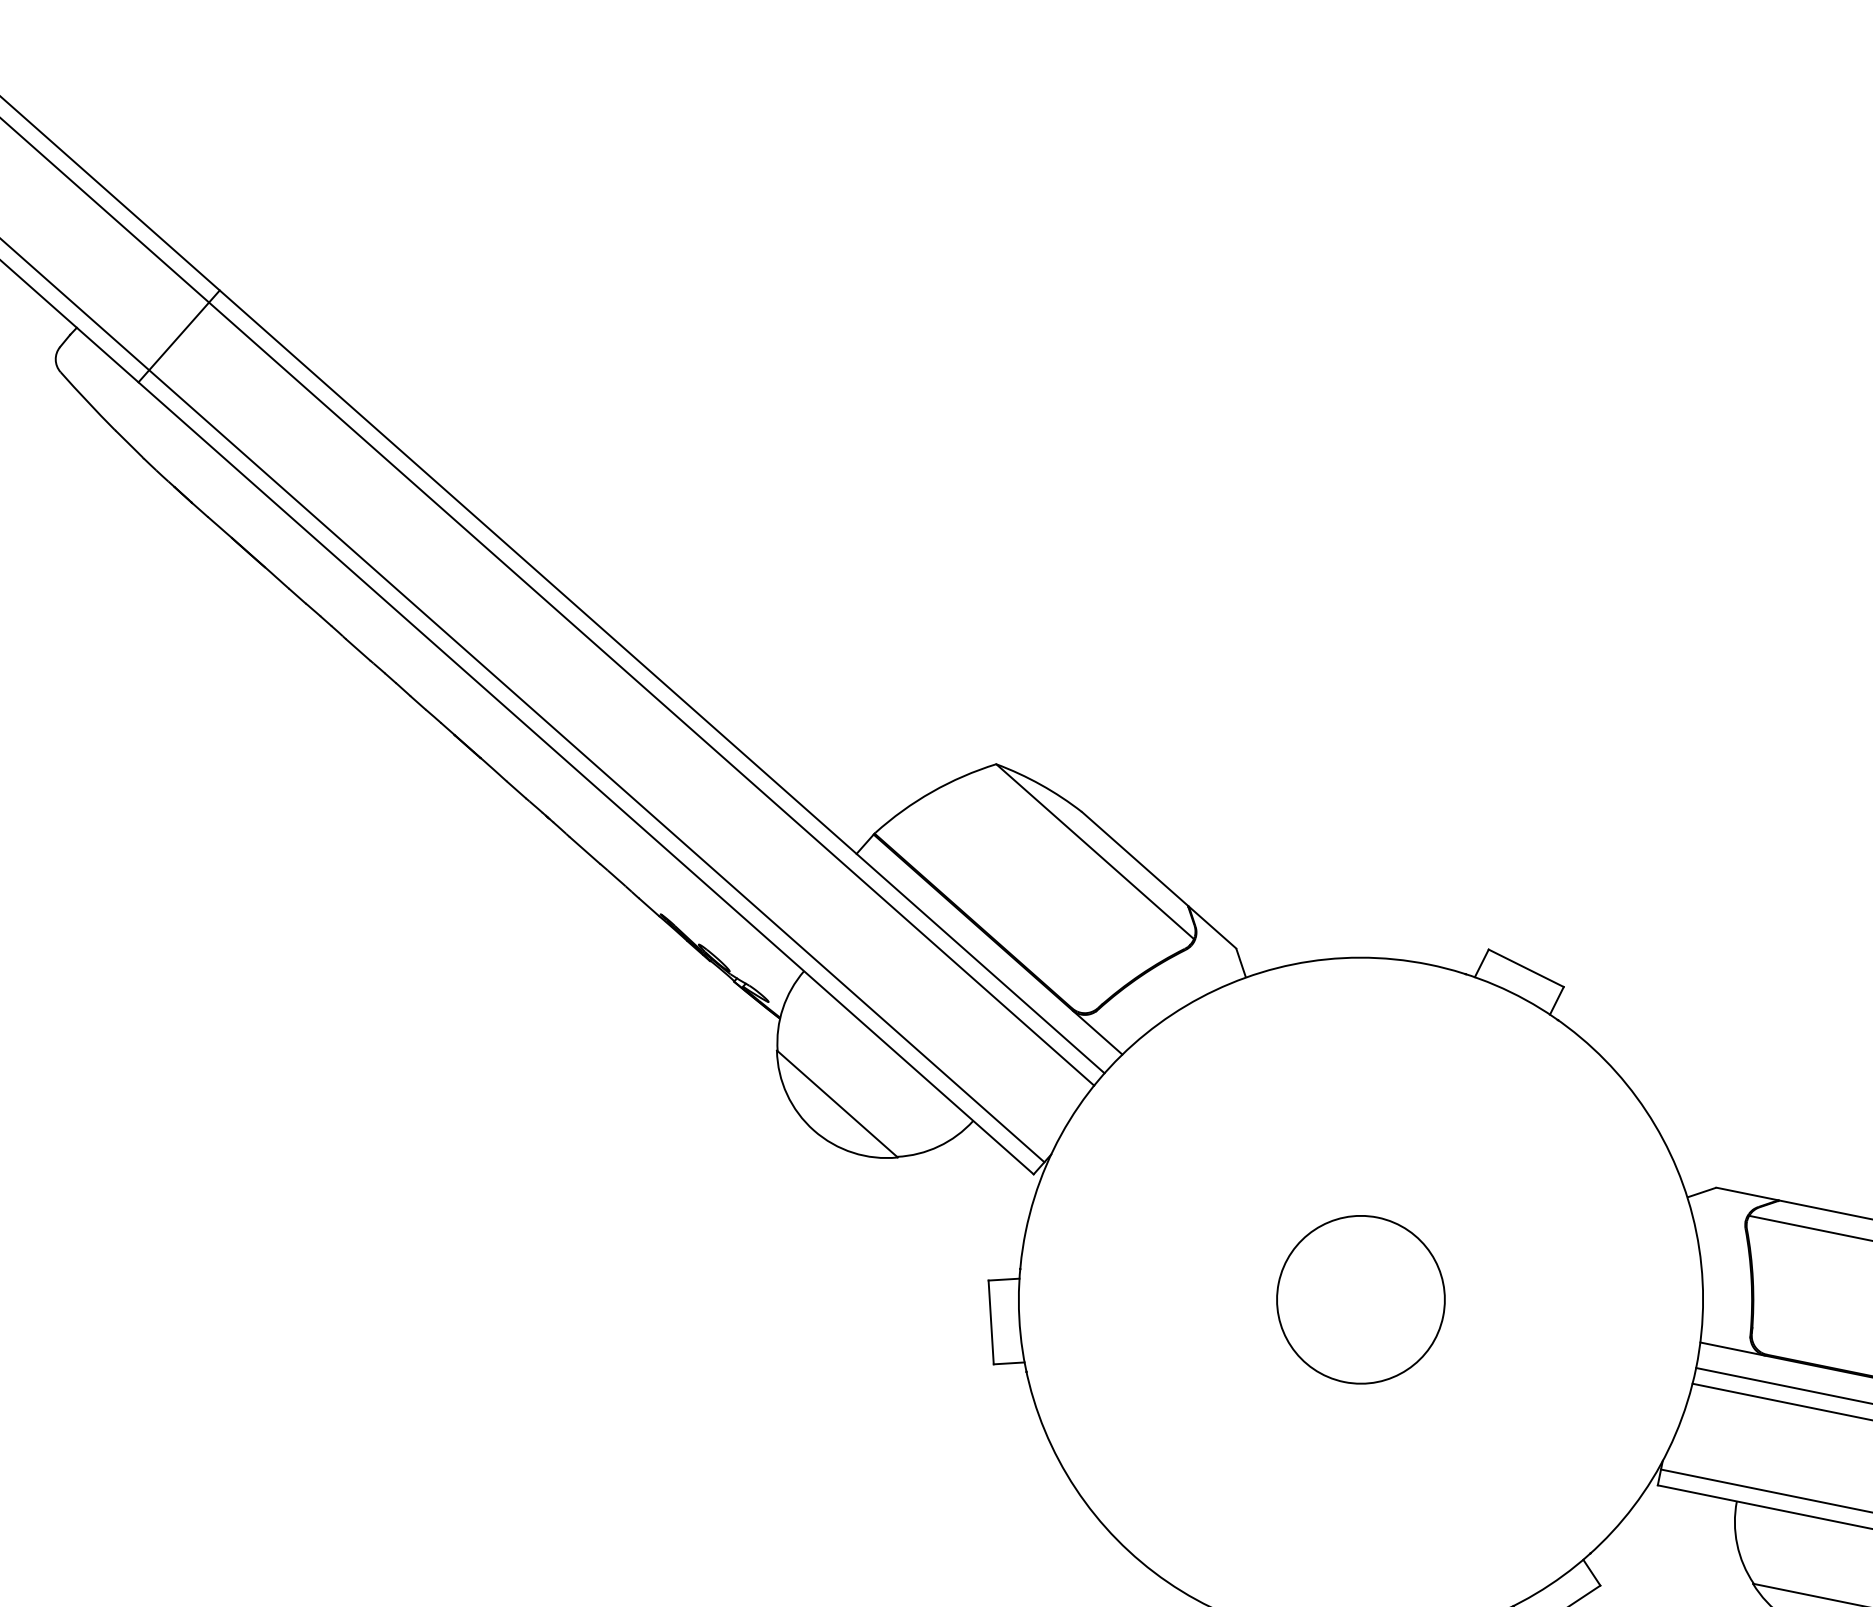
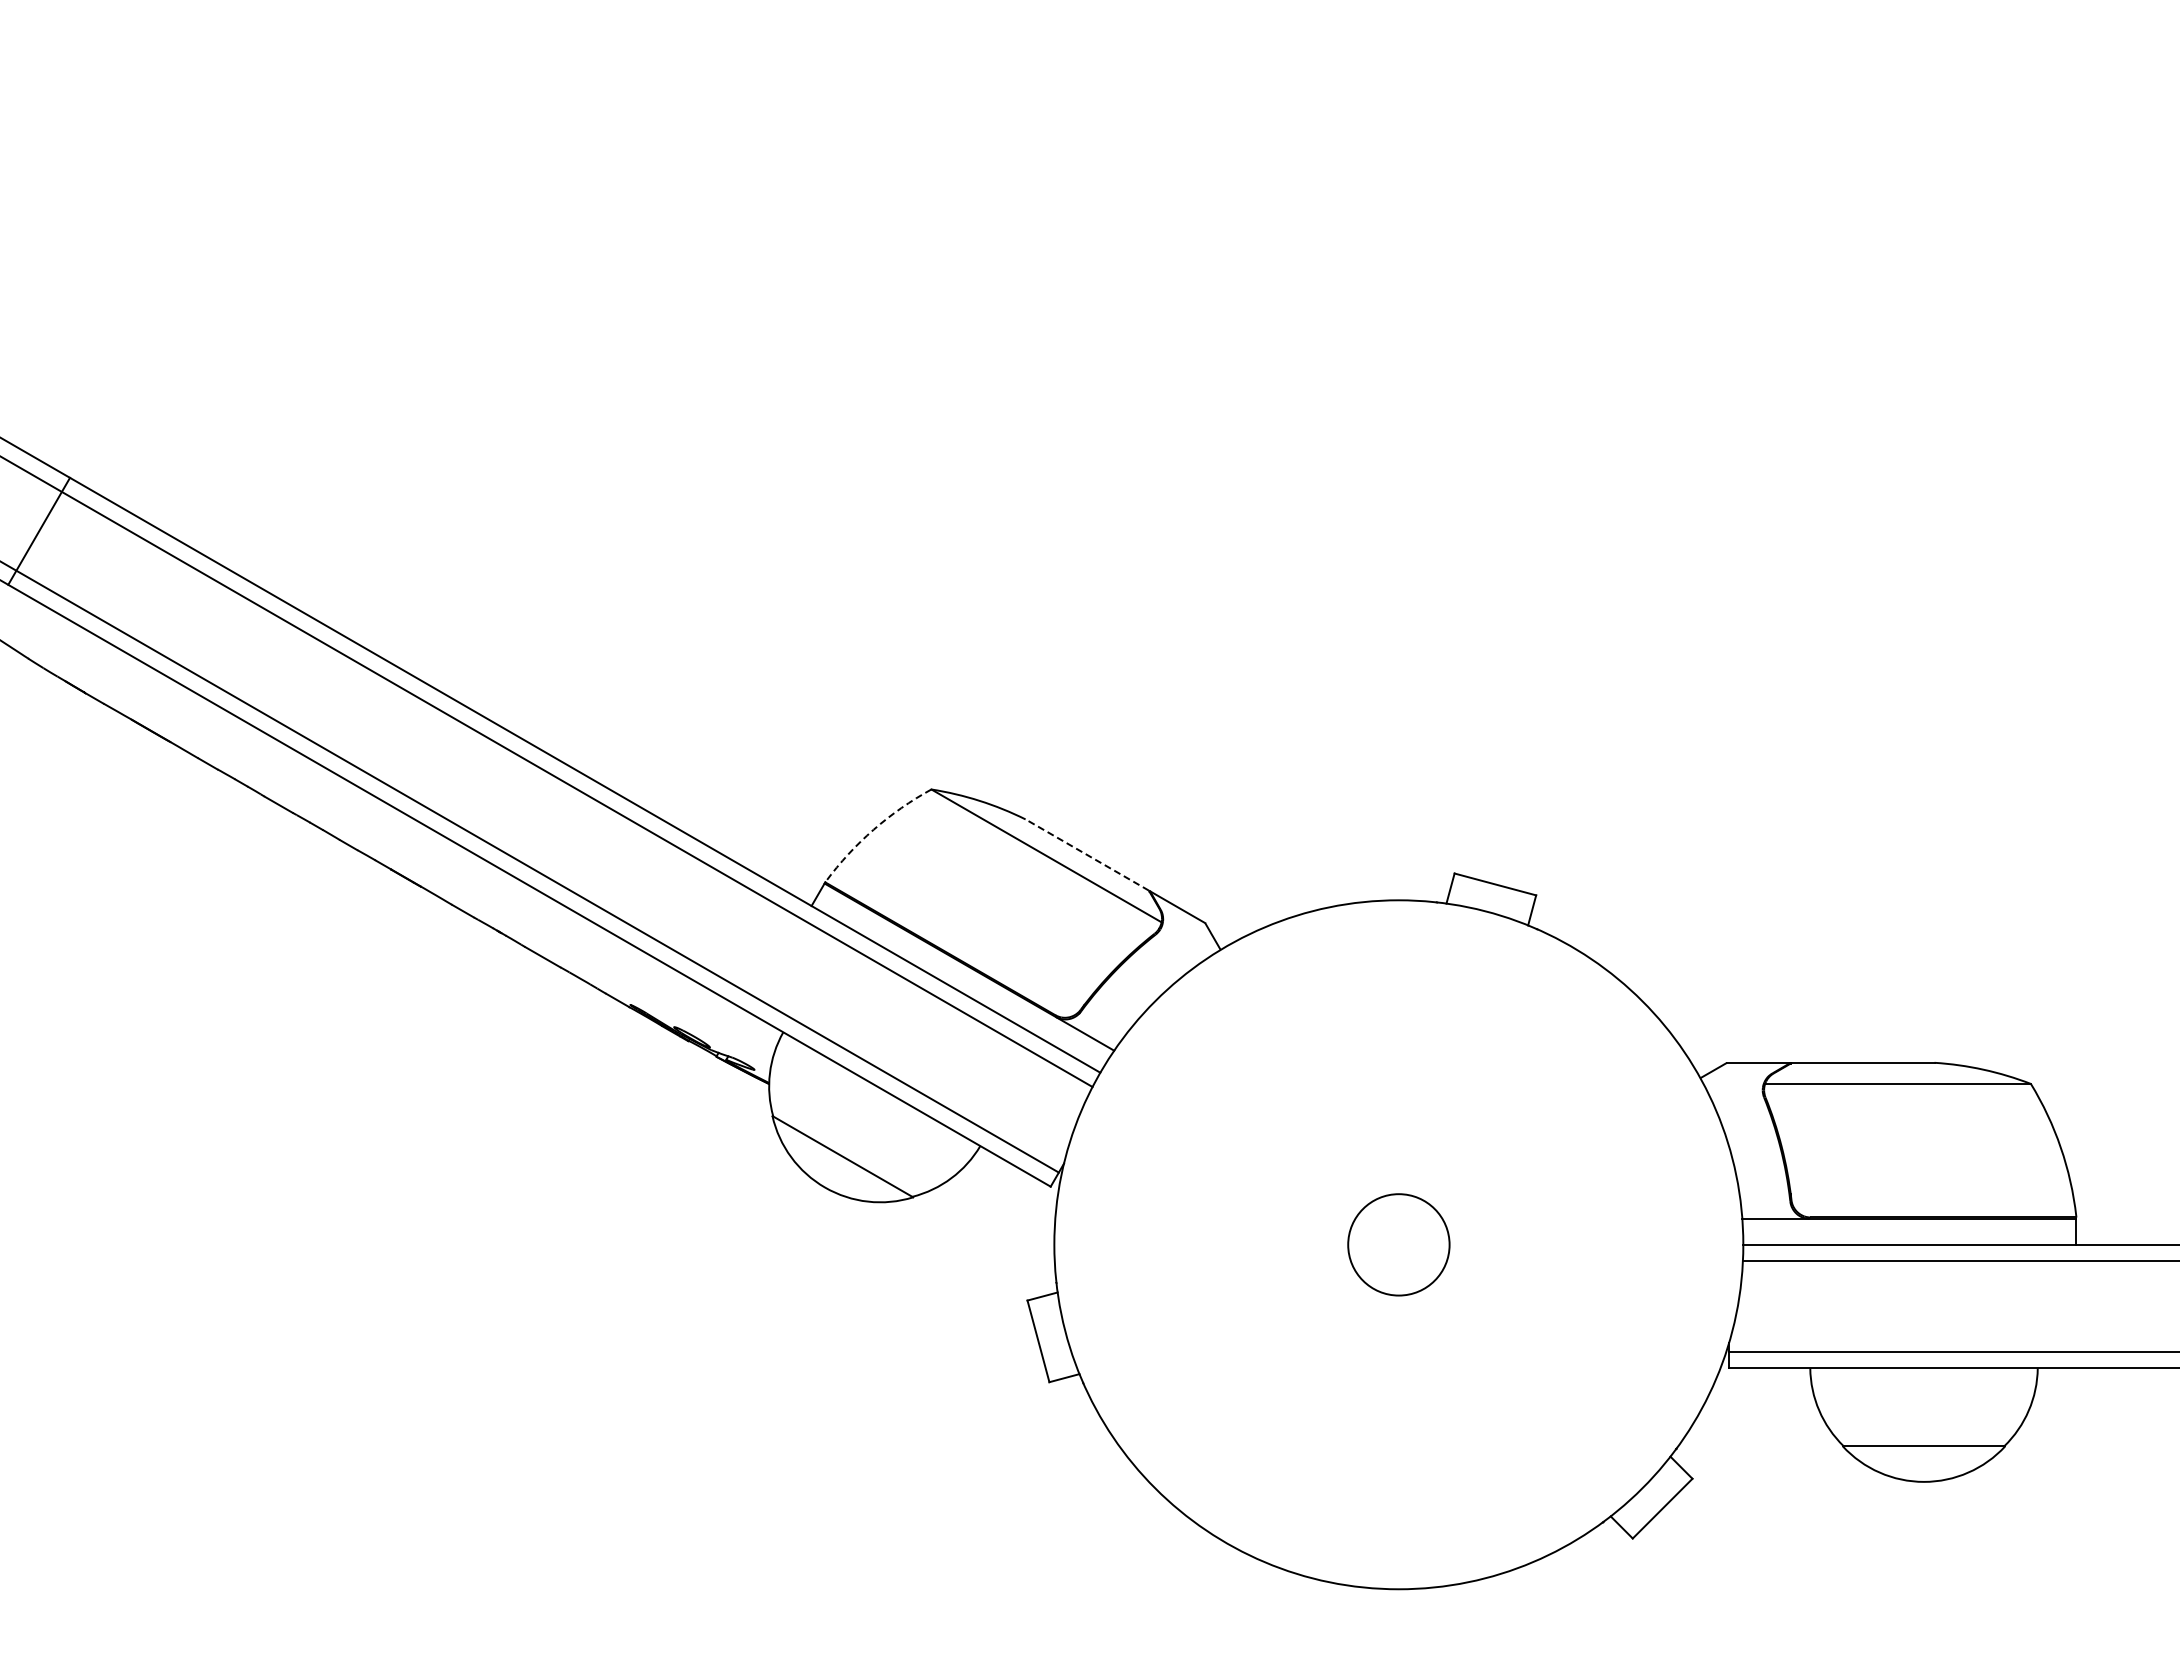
arc: (931, 791) -> (873, 829), solid -> dashed
line: (1134, 858) -> (1086, 854), solid -> dashed
circle: (1360, 1299) -> (1398, 1244), size x0.6

